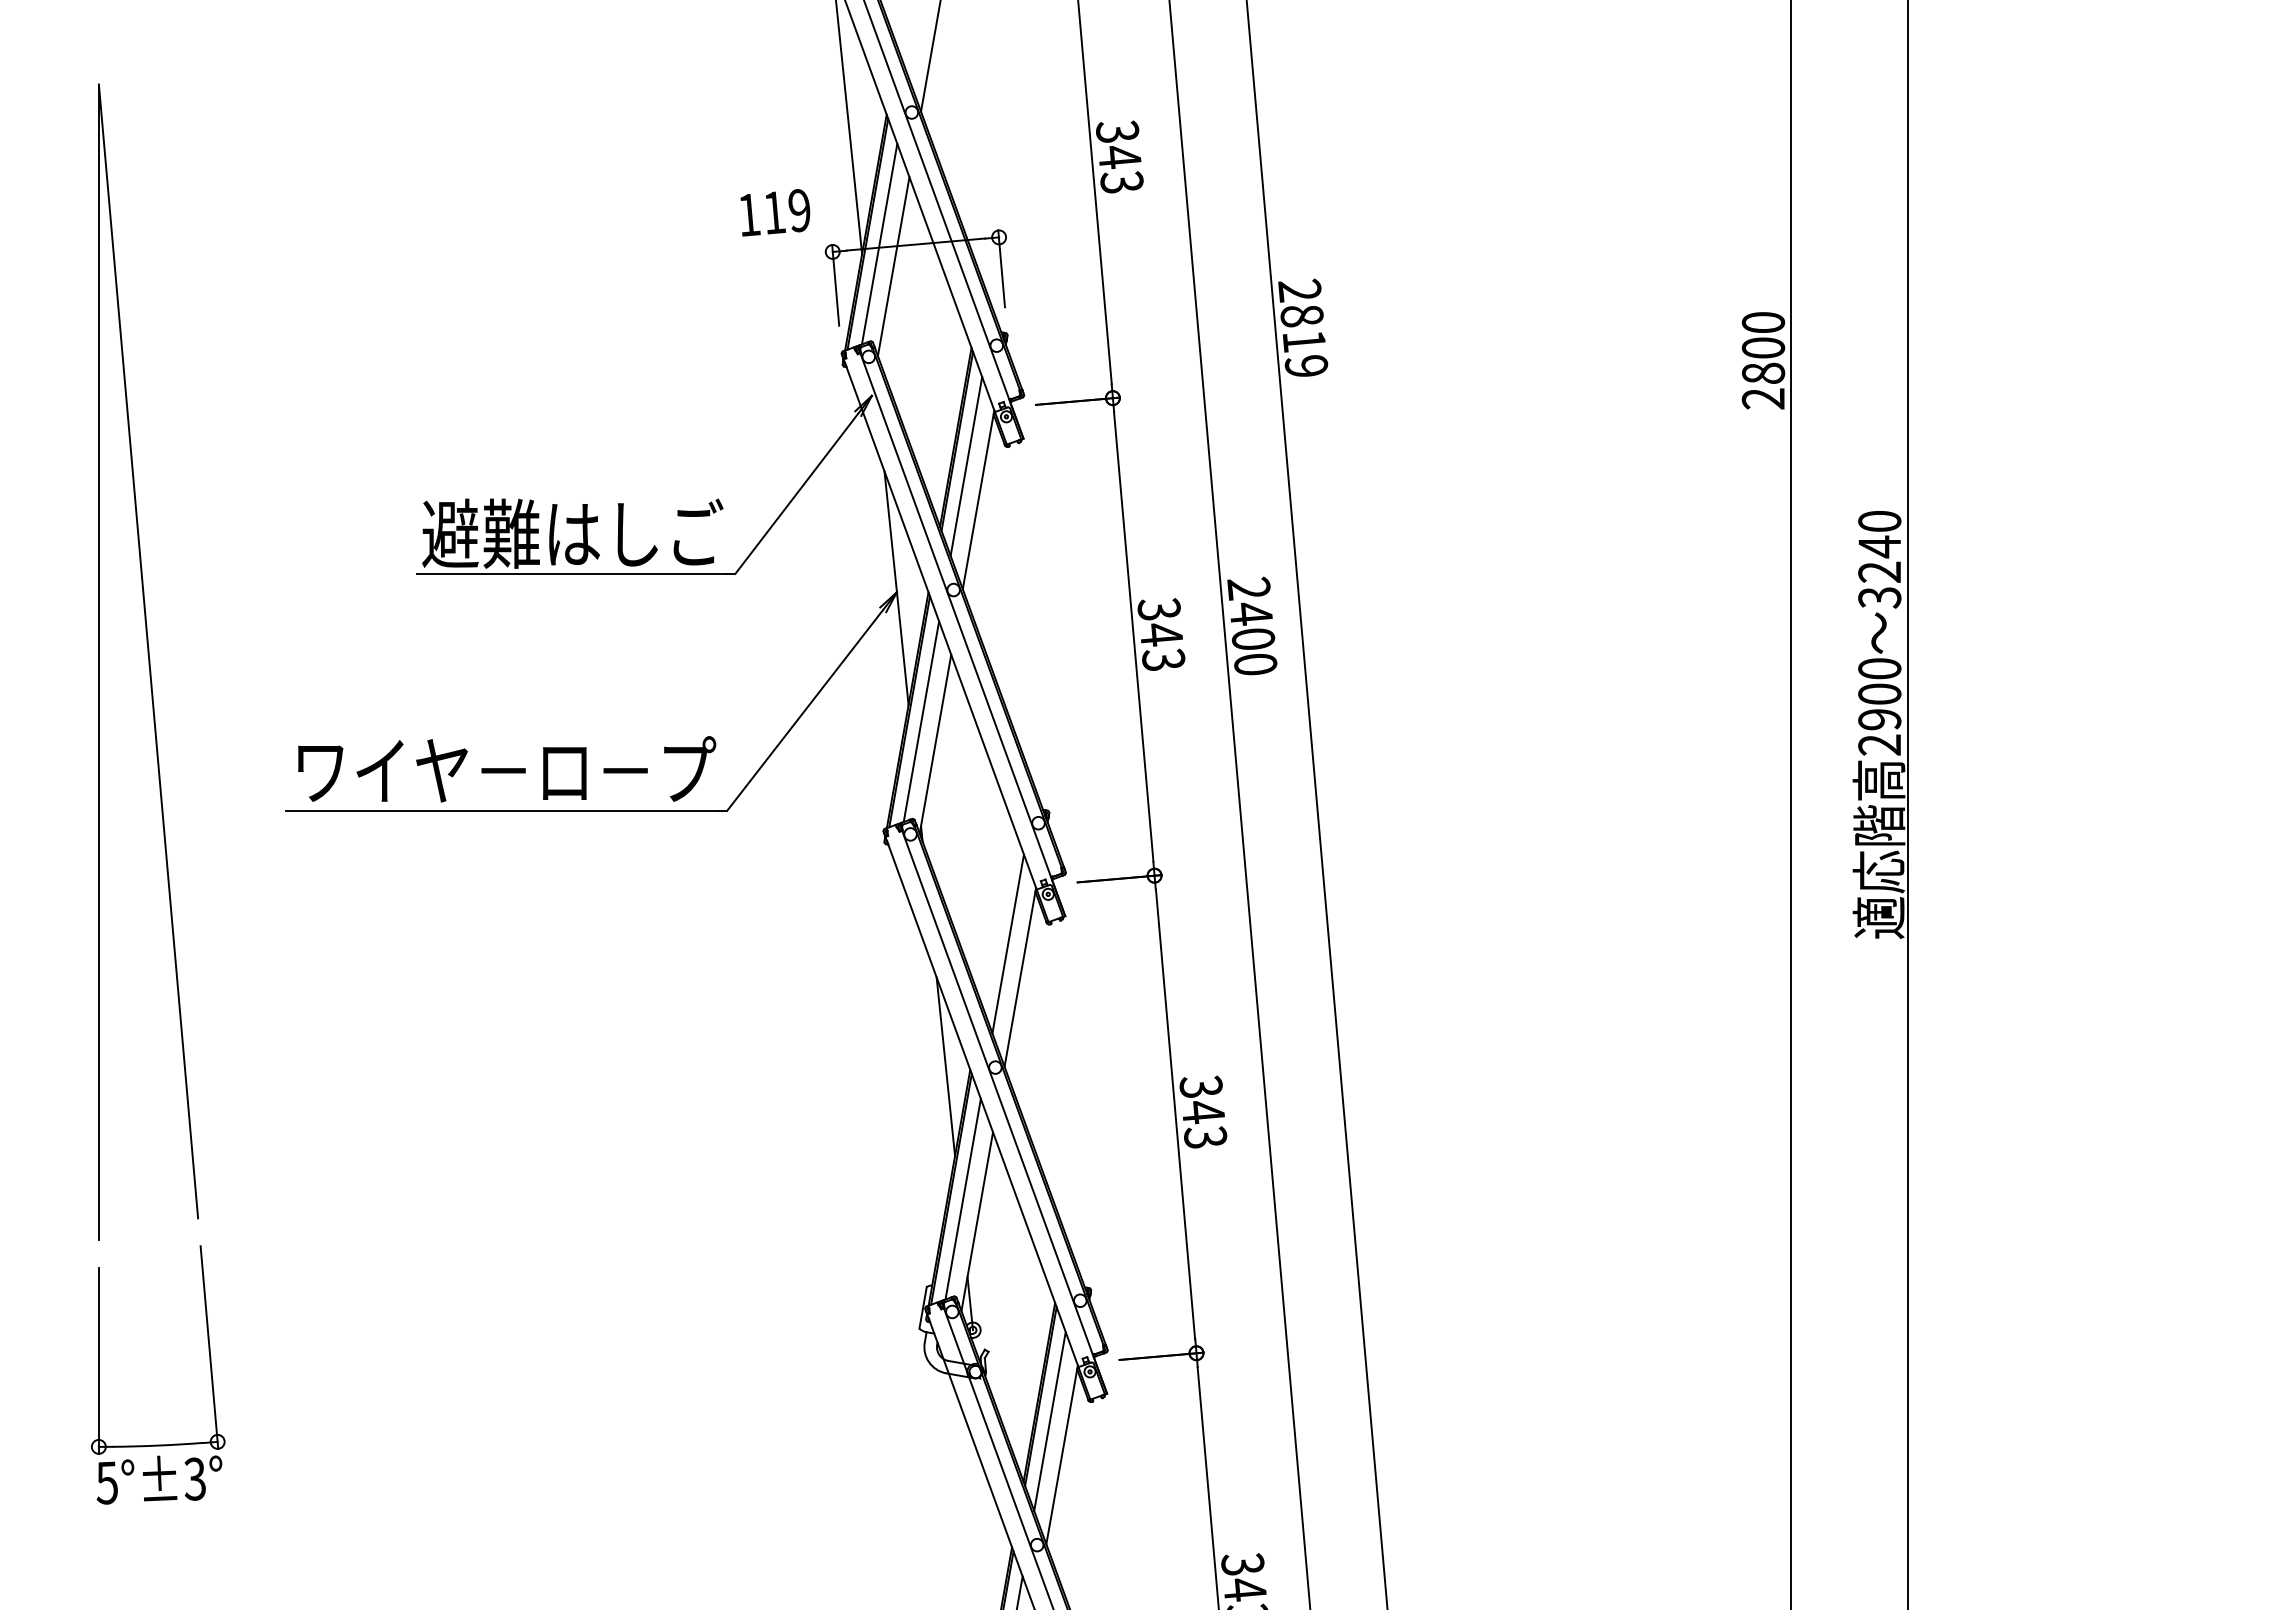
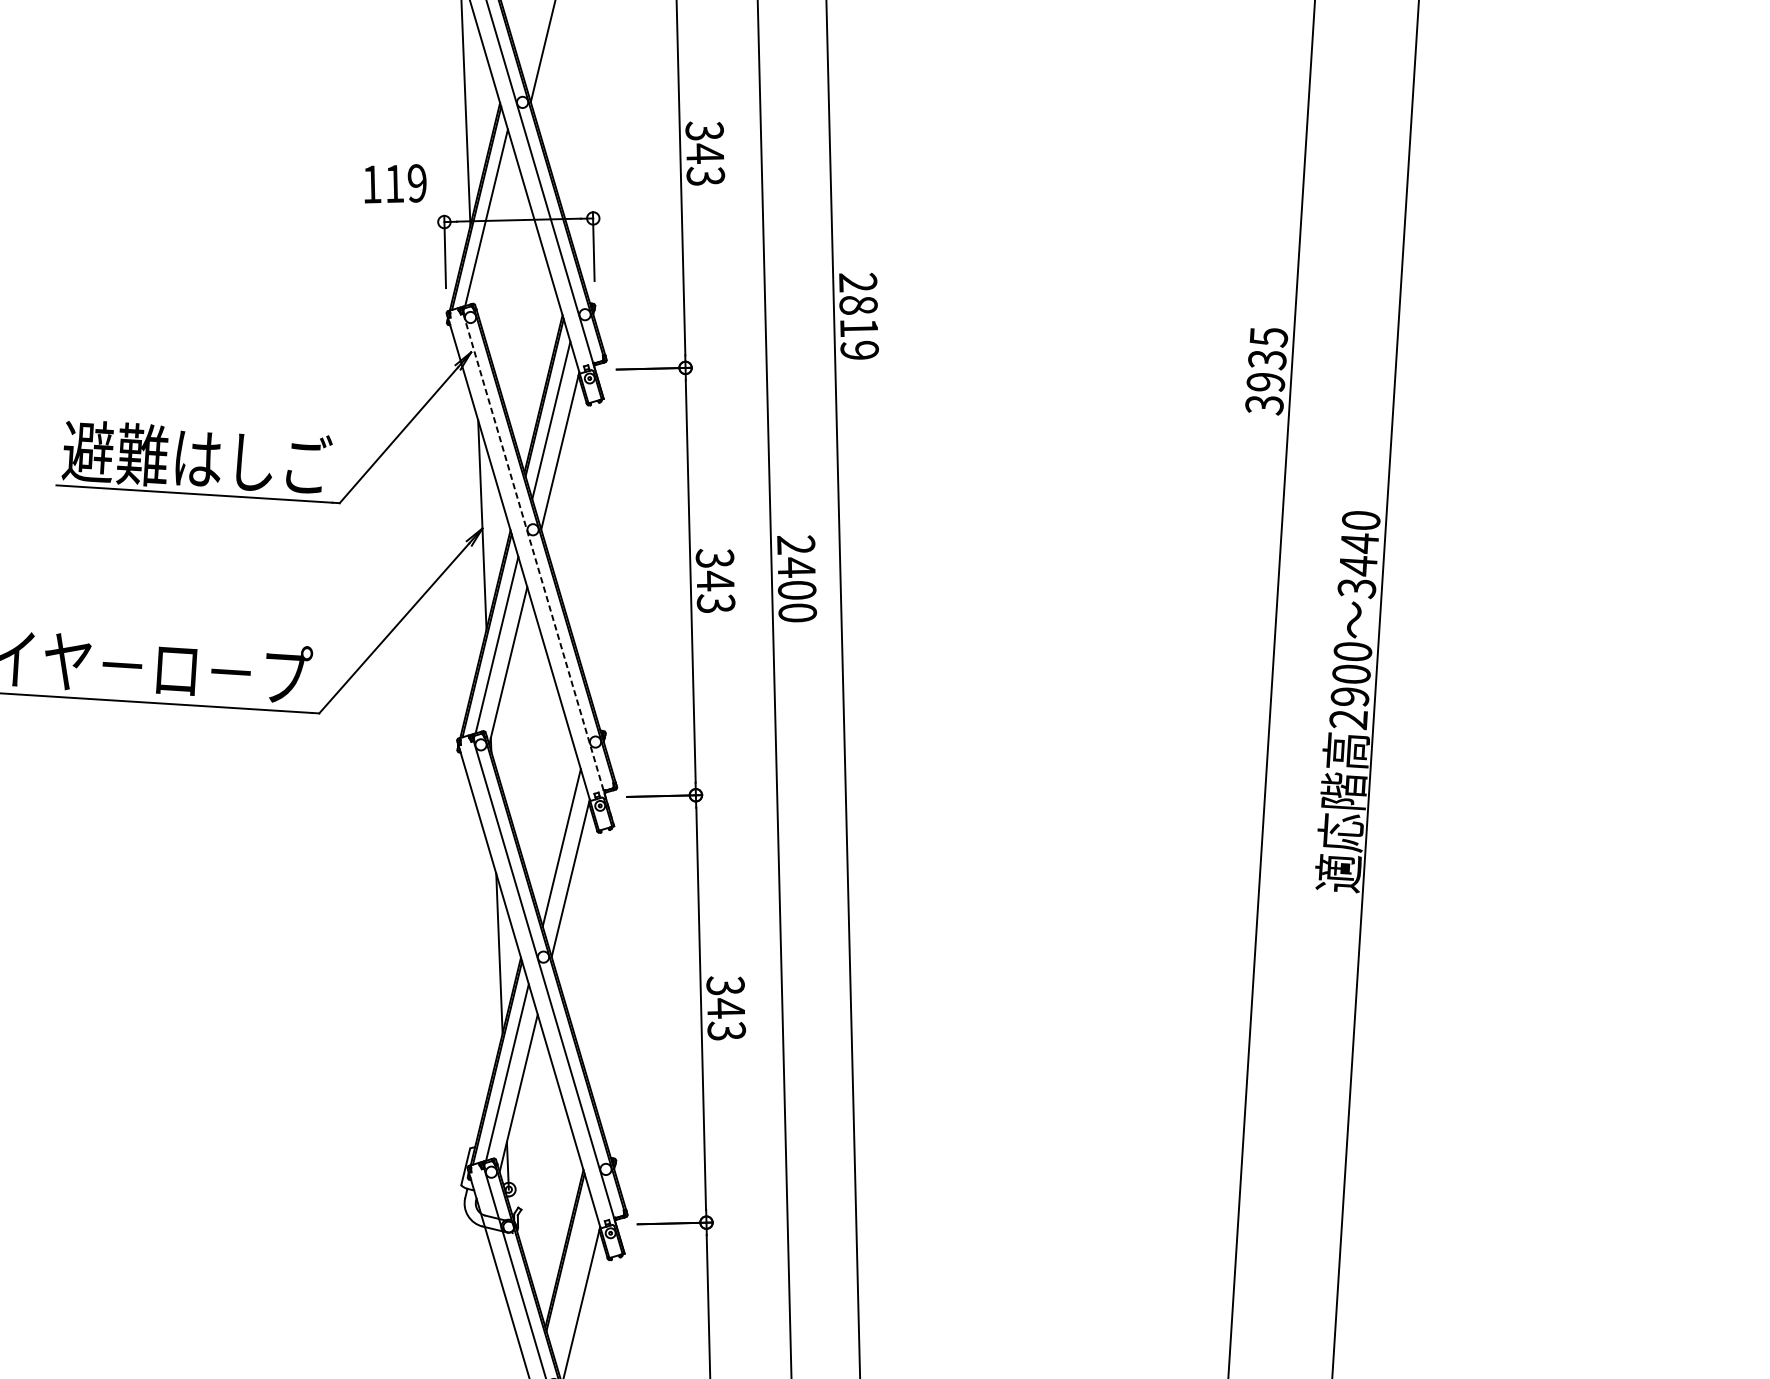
line: (893, 266) -> (497, 238), removed
text: (1763, 360) -> (1266, 370), 2800 -> 3935
text: (1879, 572) -> (1358, 566), 3240 -> 3440
line: (962, 634) -> (538, 569), solid -> dashed
line: (1049, 1421) -> (571, 1275), removed

